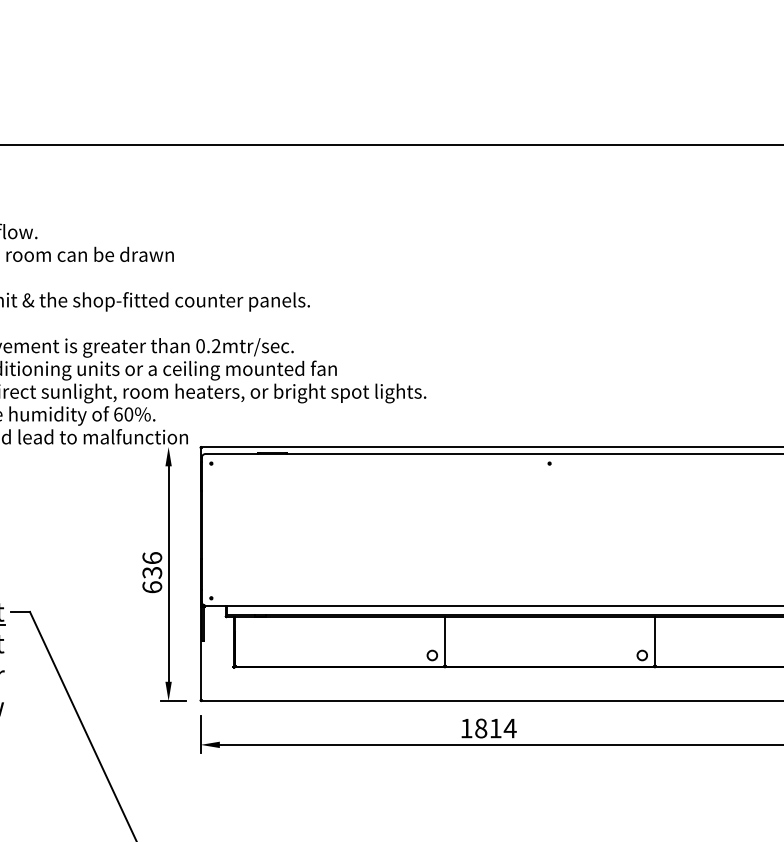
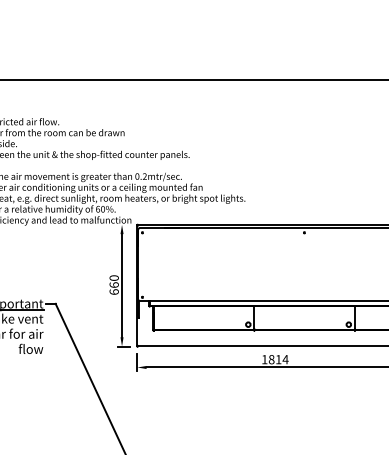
text: (150, 565) -> (113, 281), 636 -> 660

